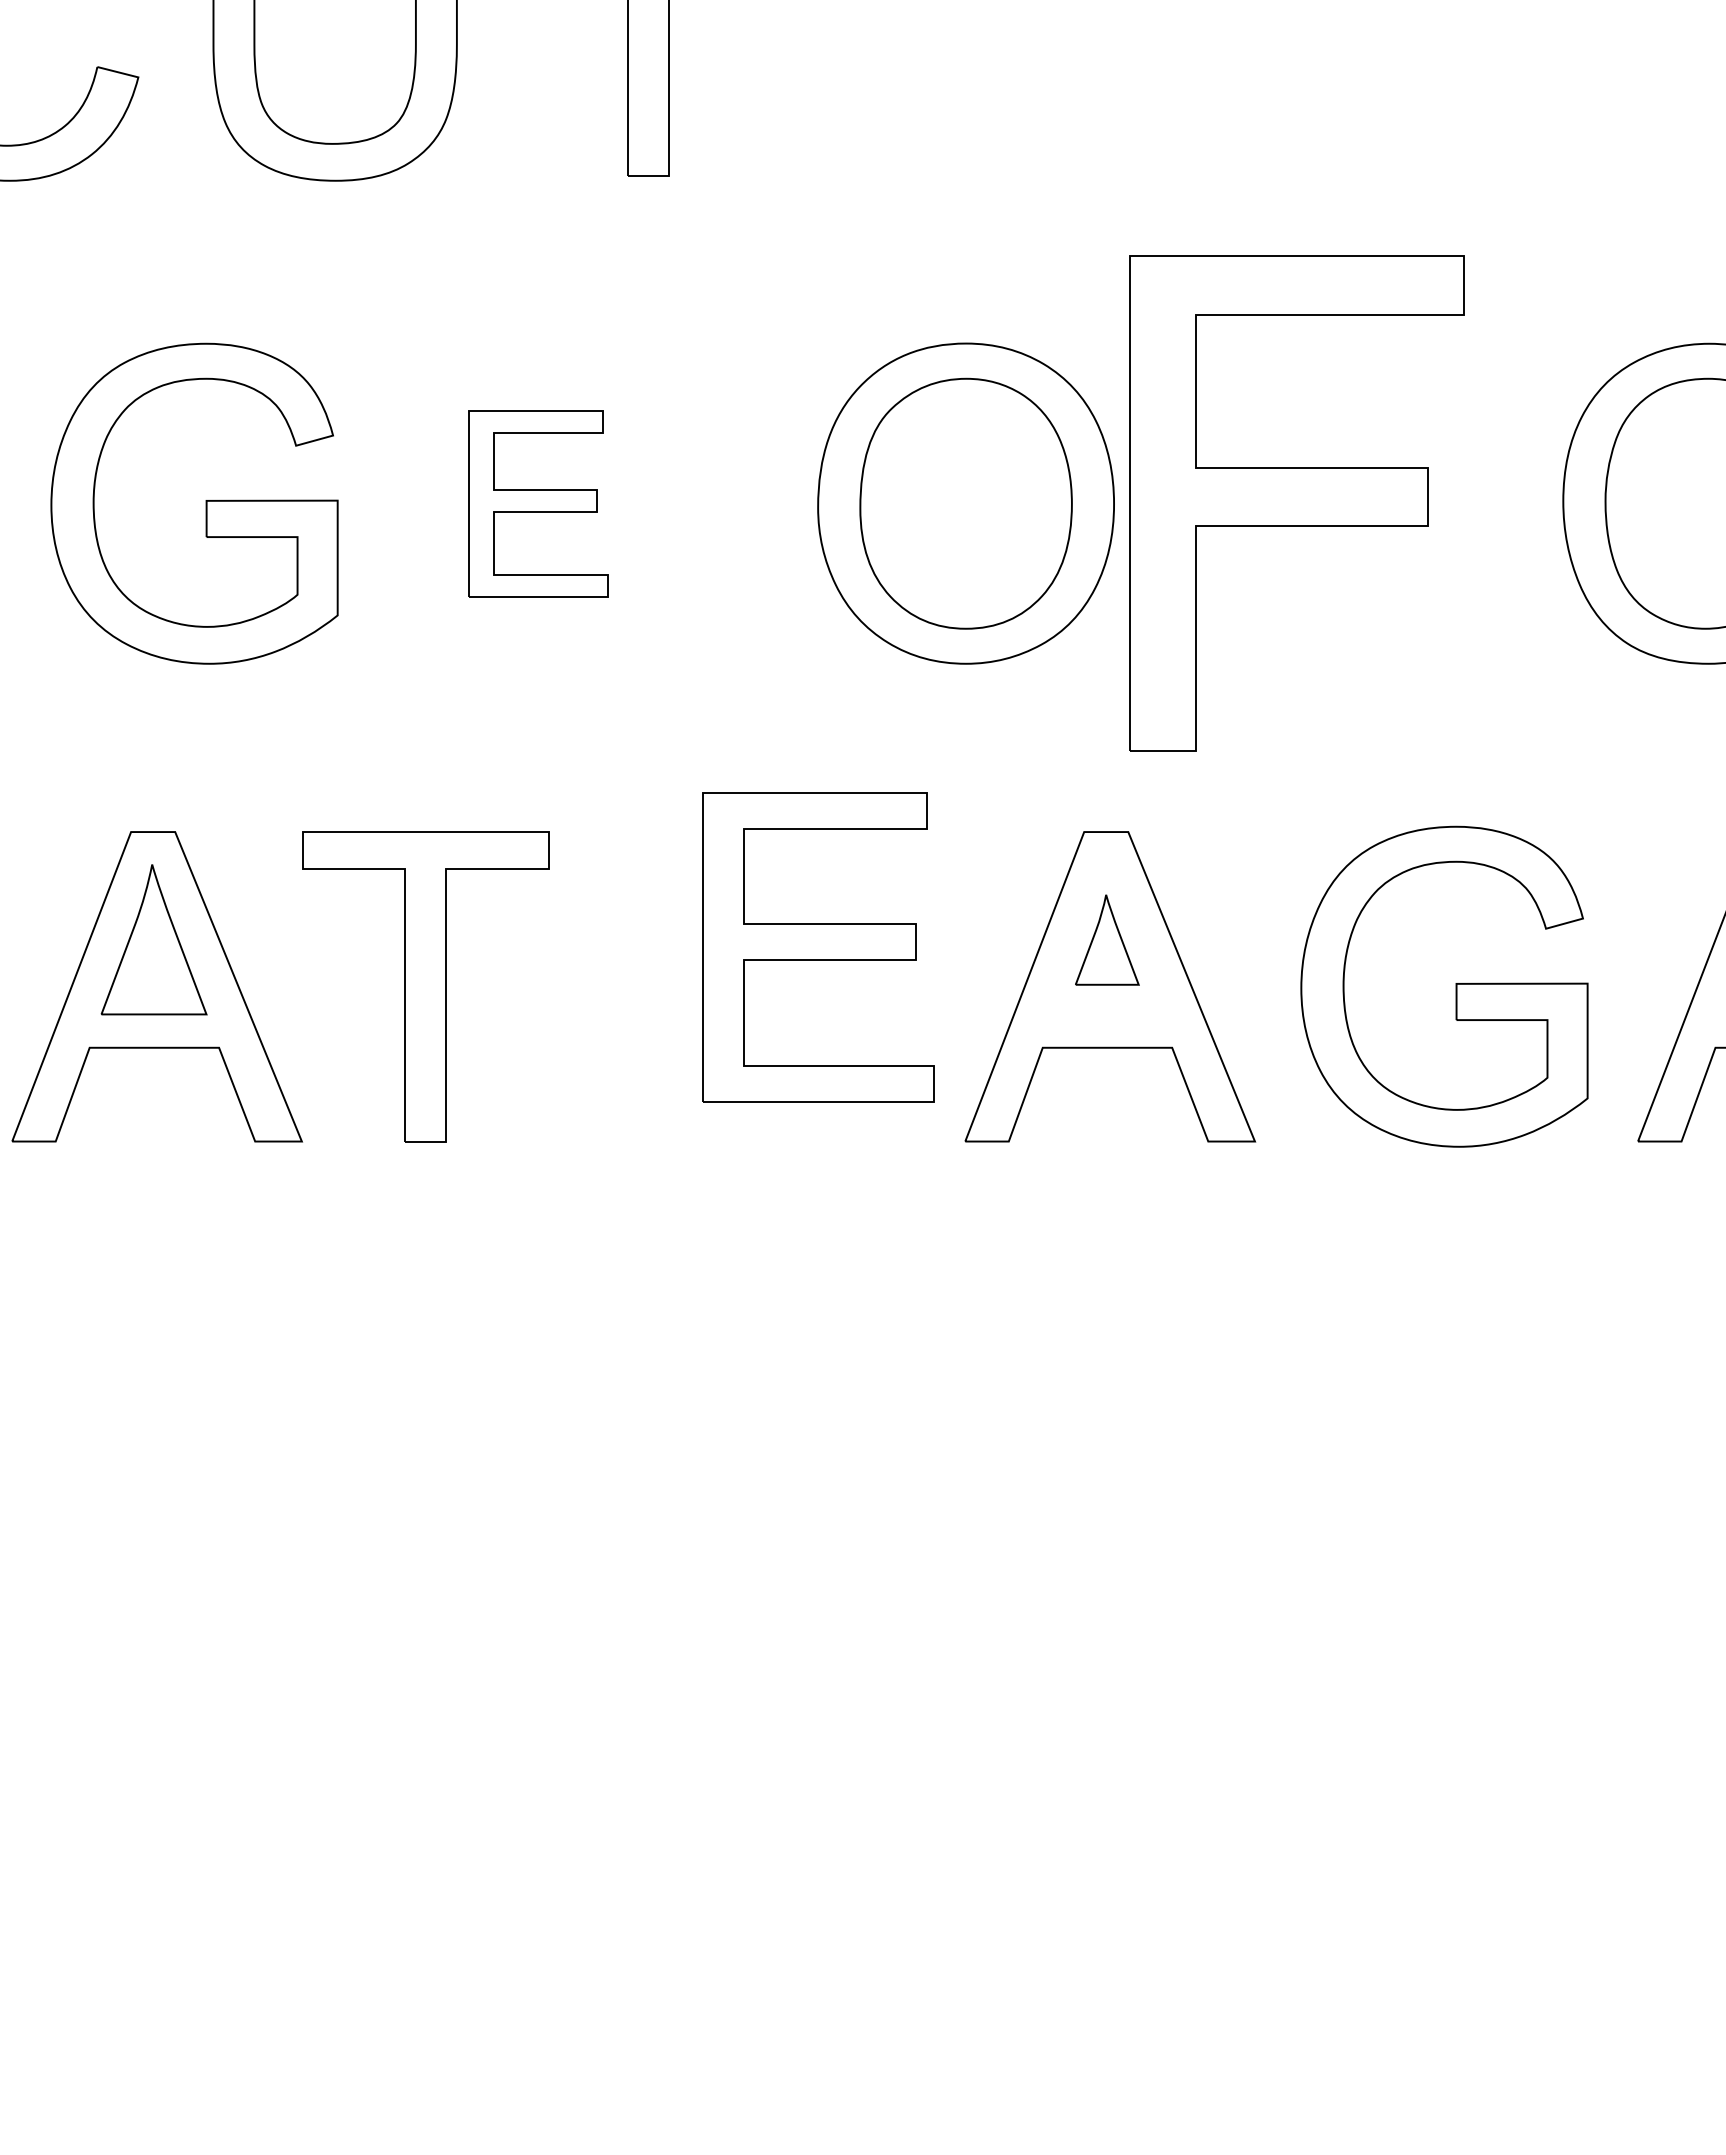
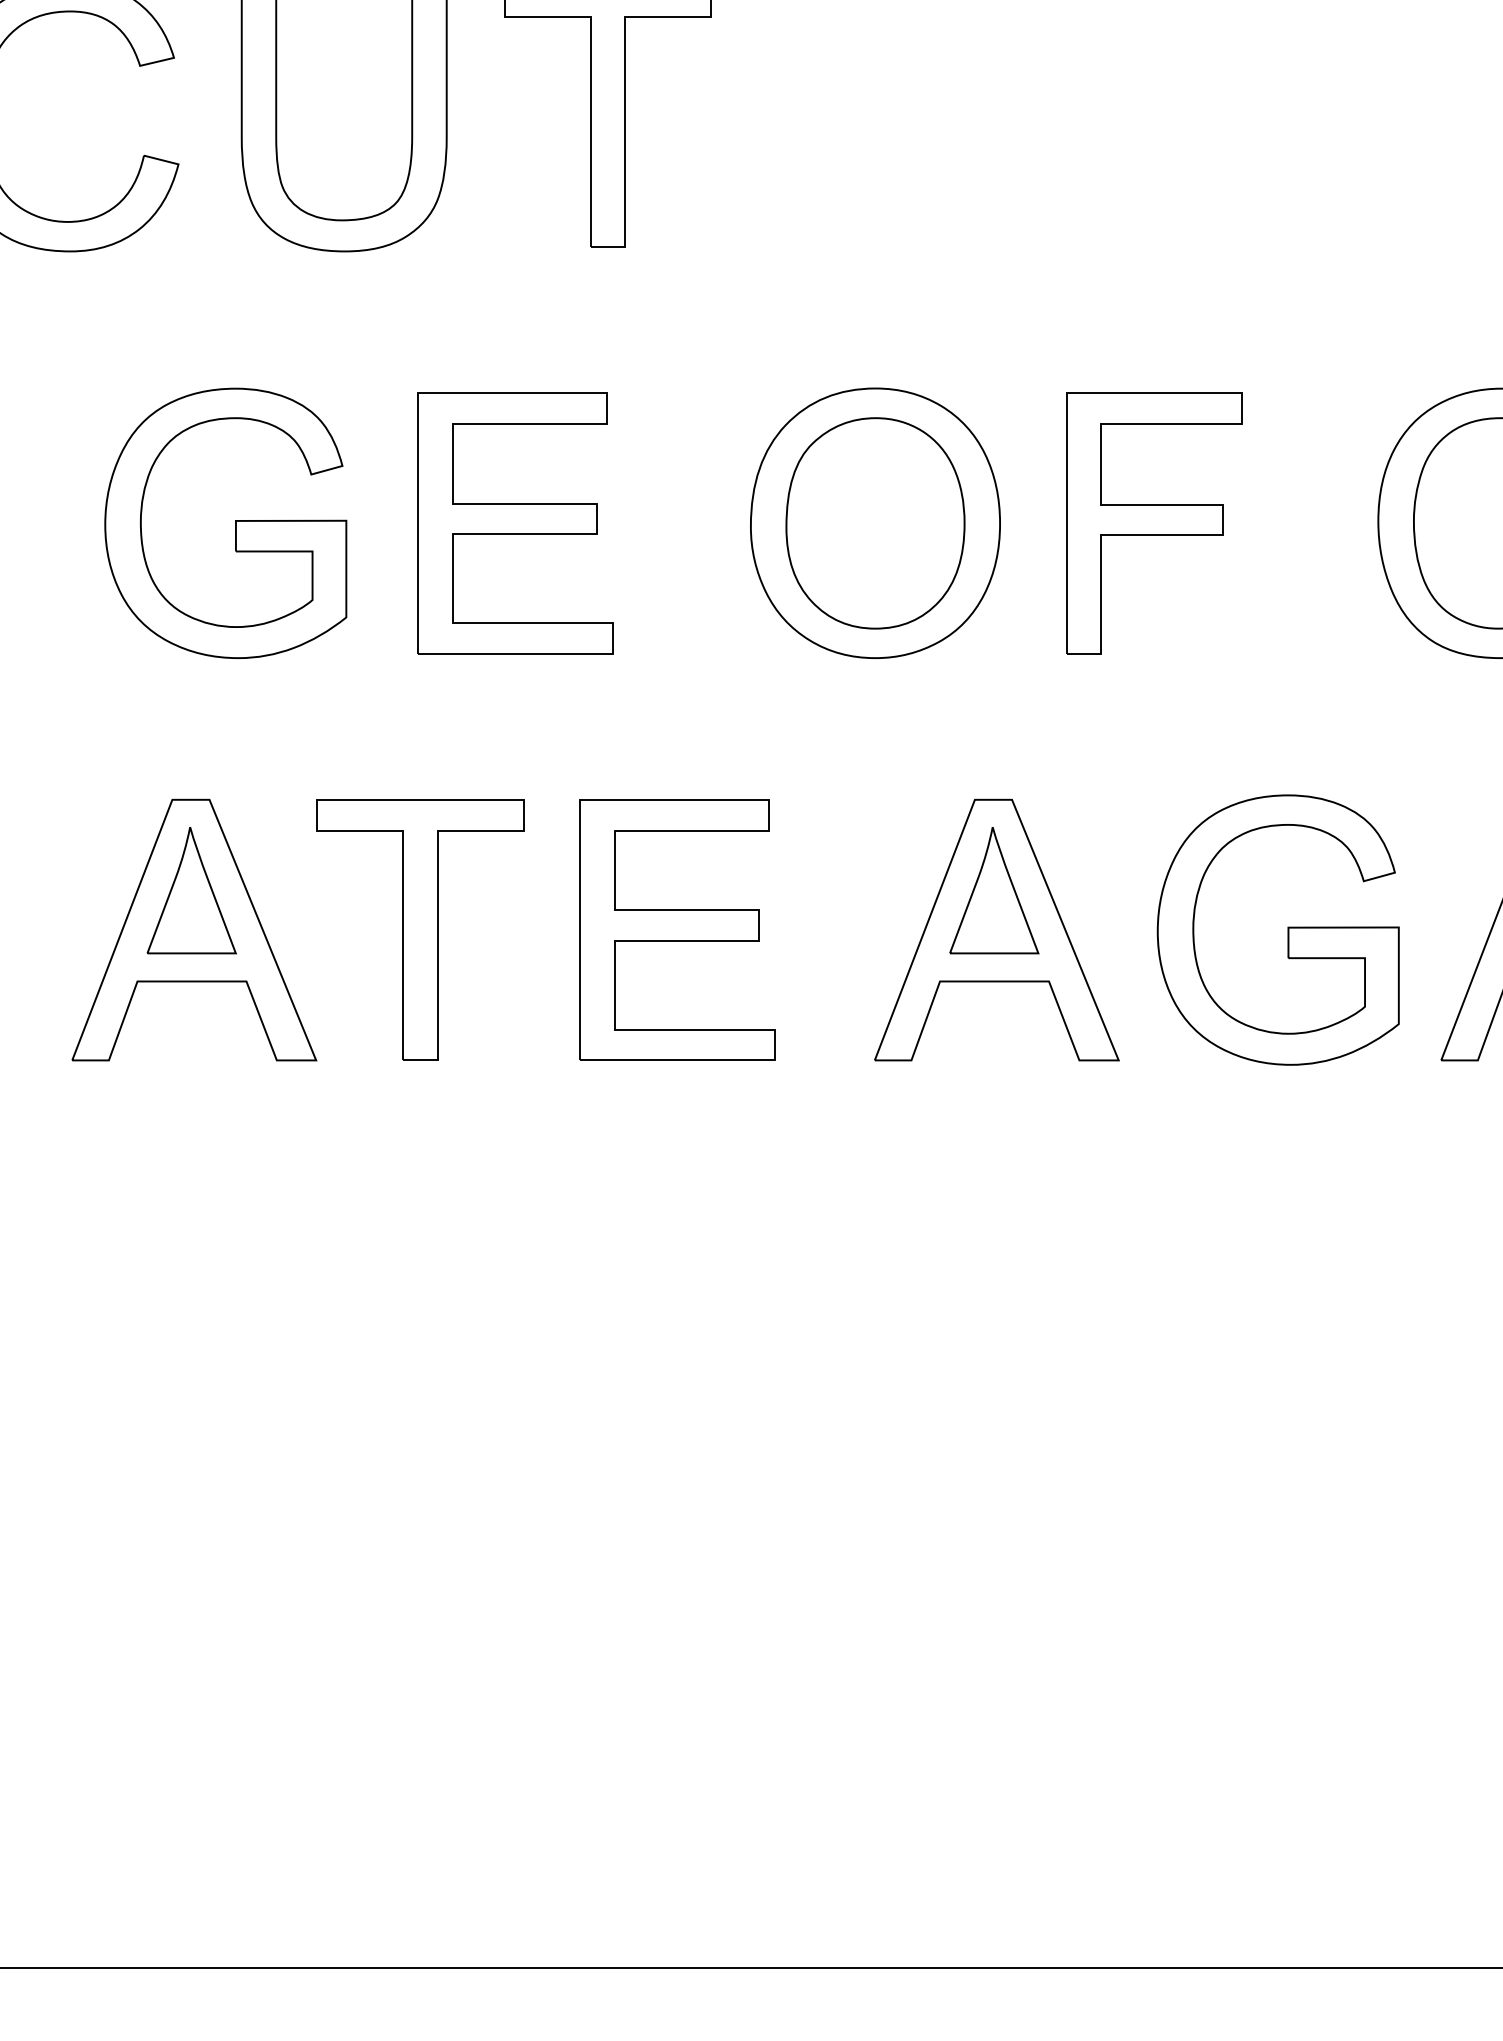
part: (538, 503) -> (515, 523), size x1.67
part: (1297, 503) -> (1154, 523), size x0.62
part: (1107, 939) -> (994, 890), size x1.67
part: (818, 946) -> (677, 929), moved

